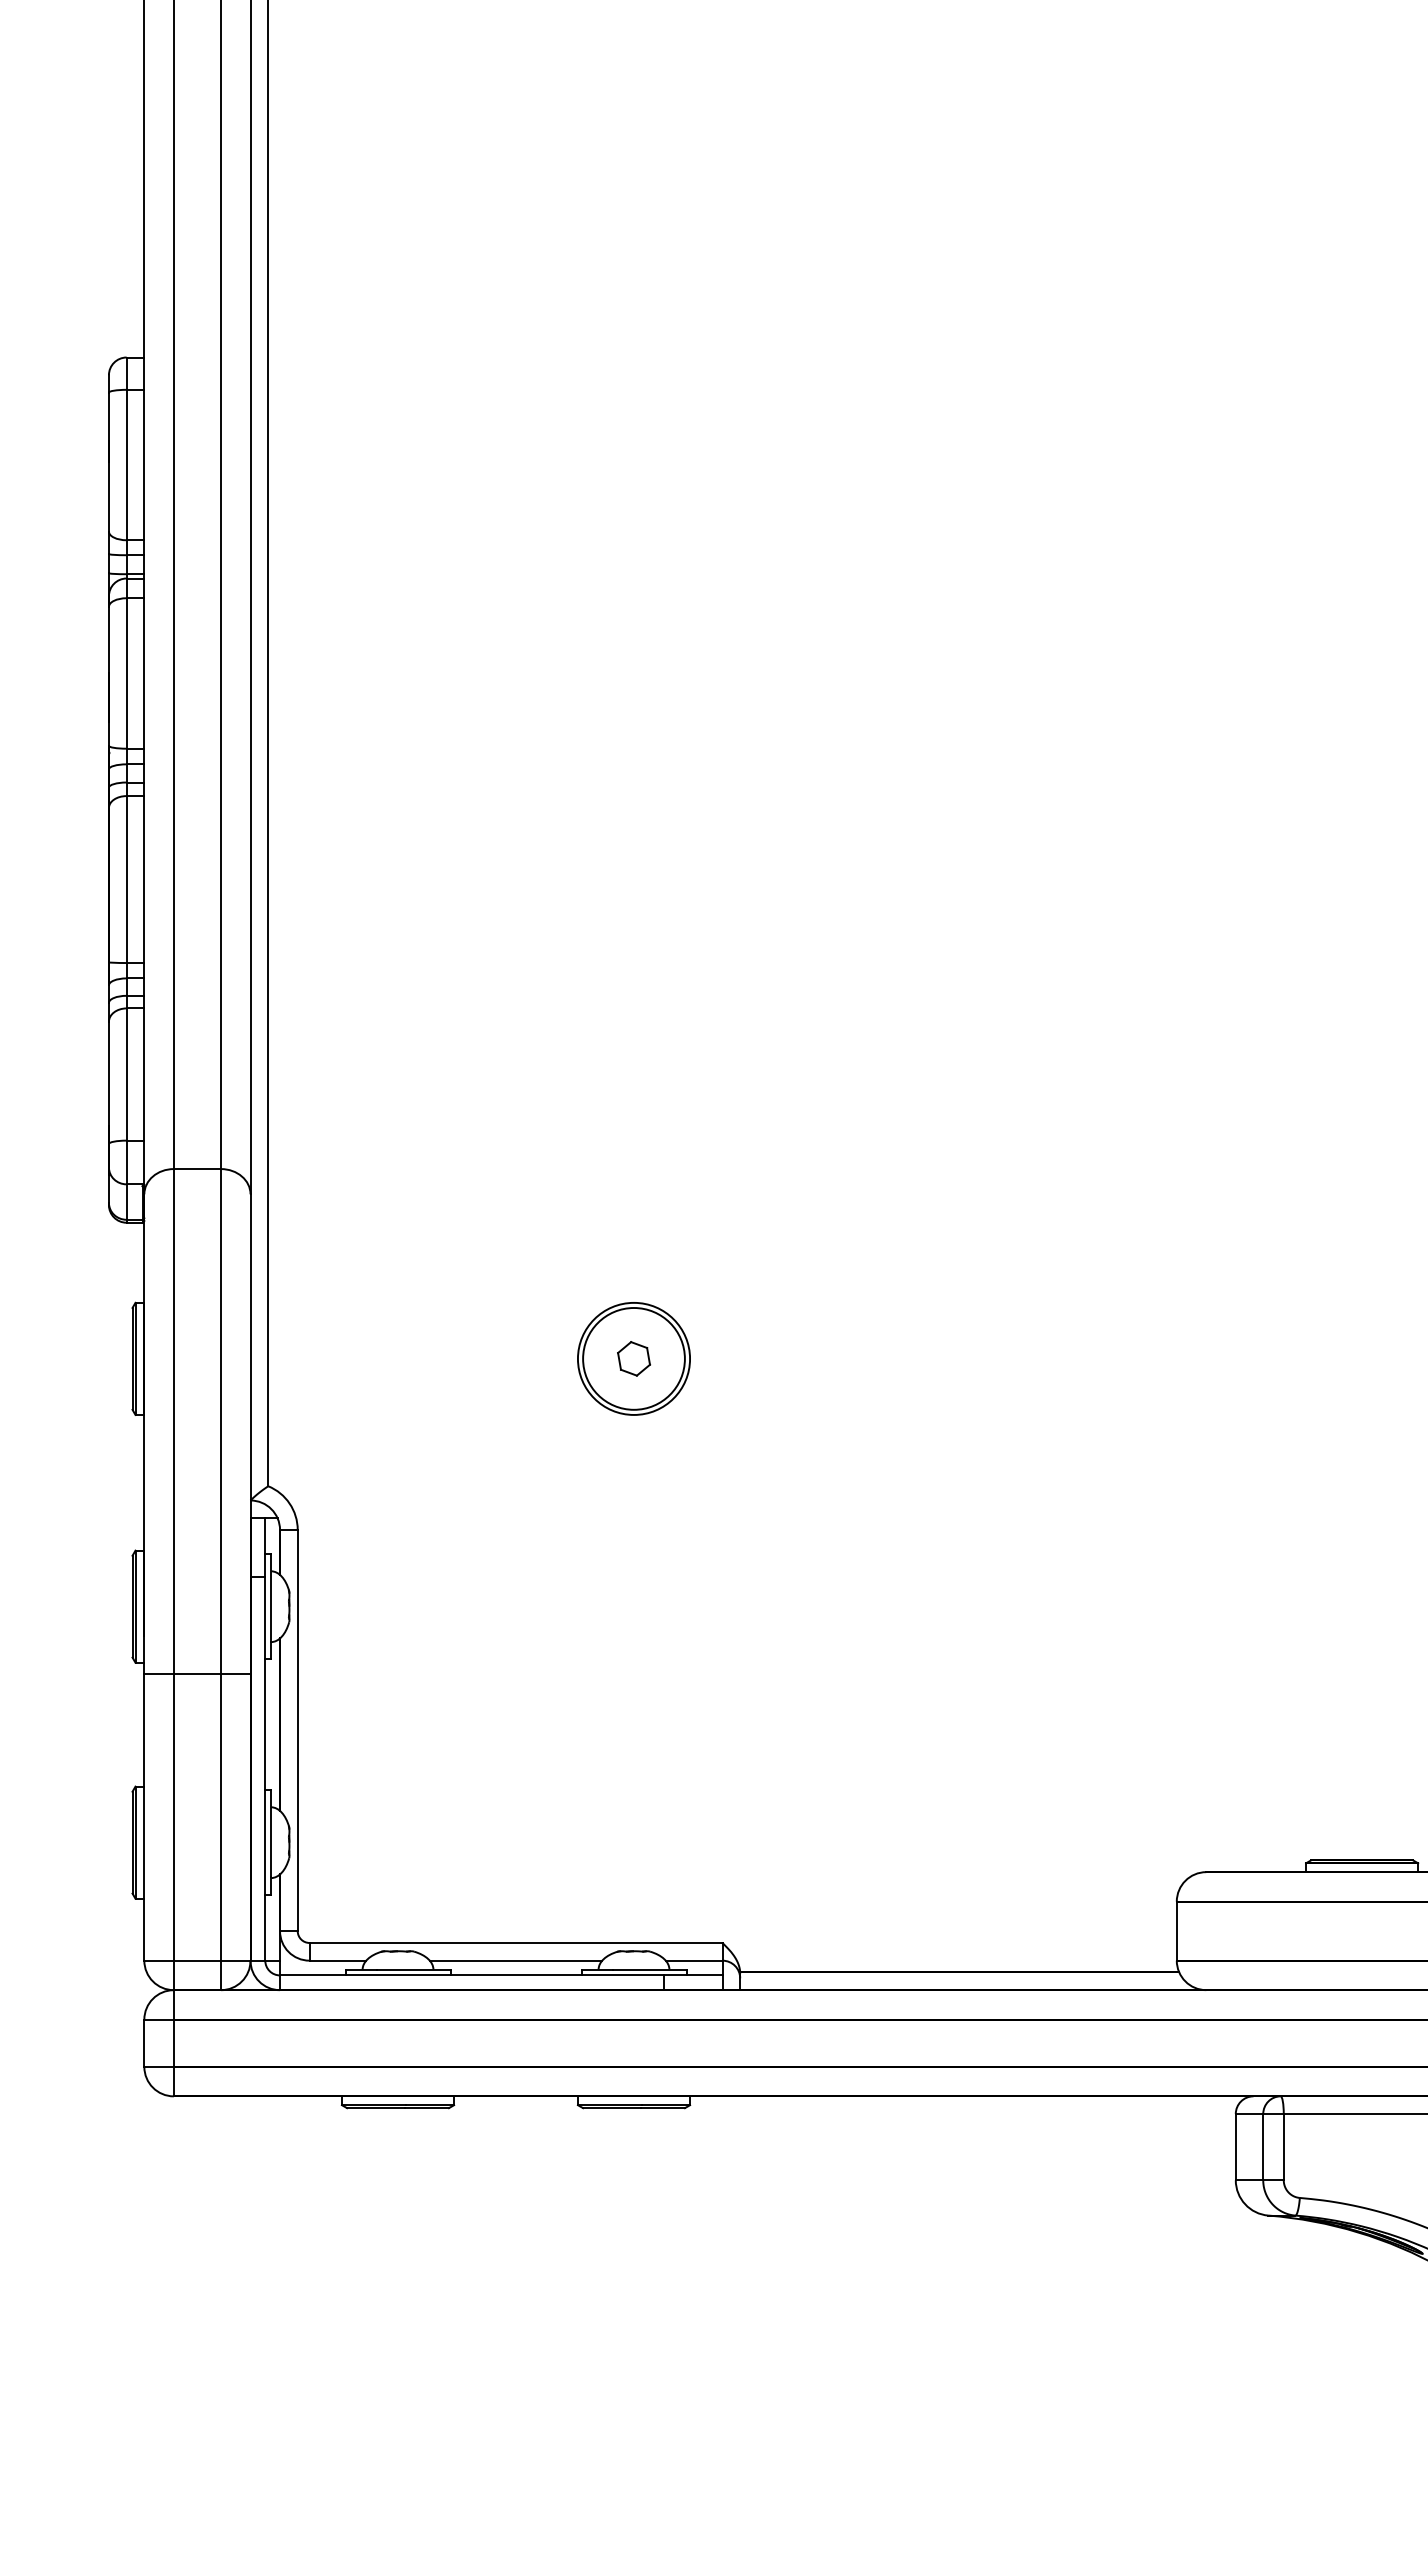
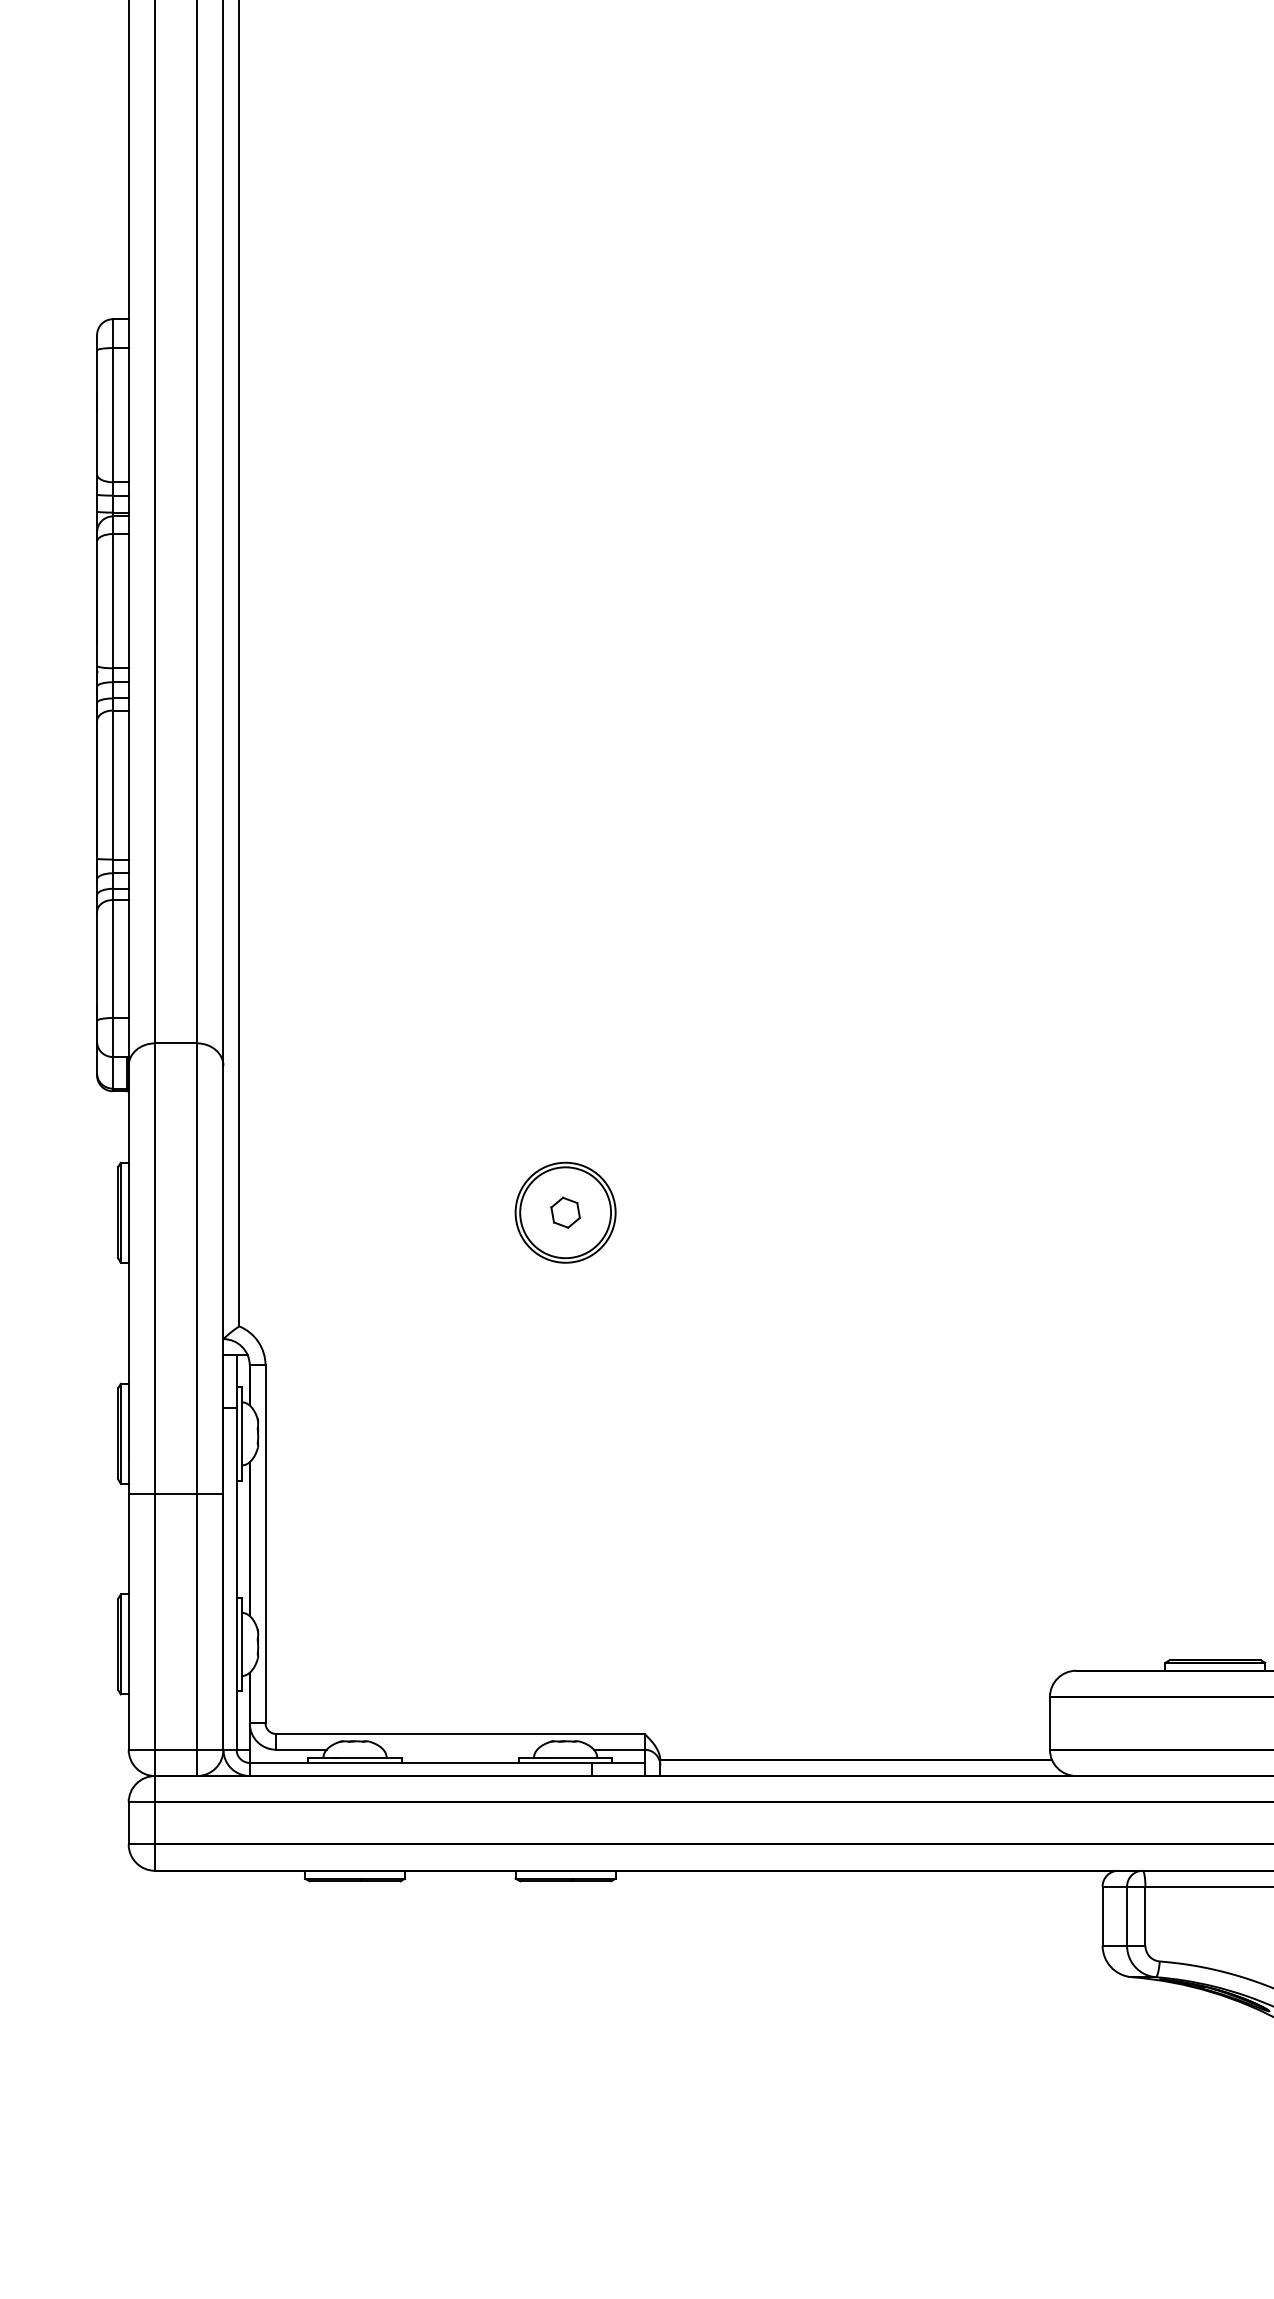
line: (515, 1960) -> (459, 1749), removed

